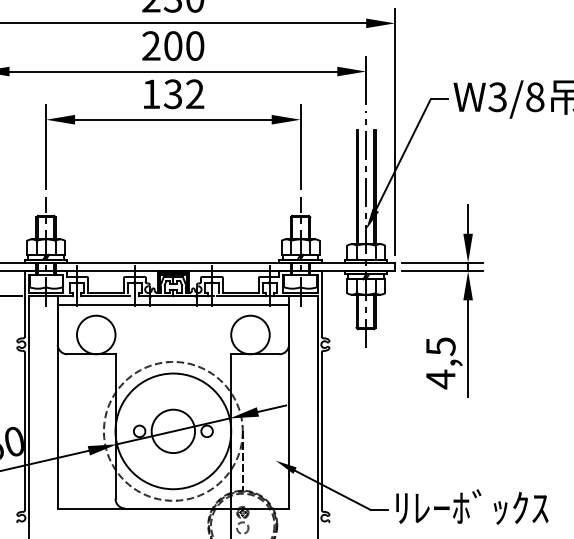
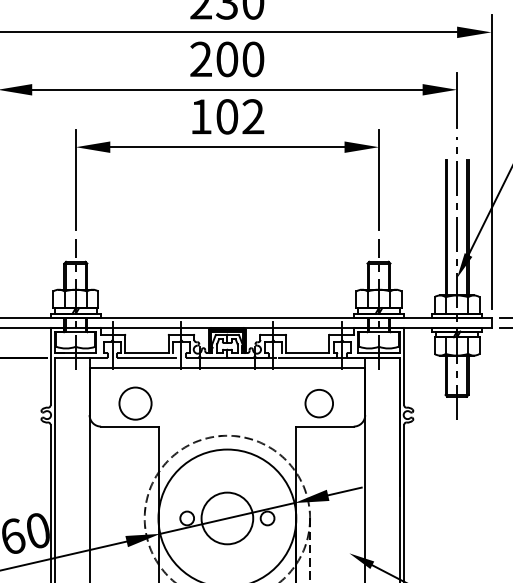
text: (172, 94) -> (226, 117), 132 -> 102
circle: (95, 334) -> (134, 403), size x0.7
circle: (250, 334) -> (319, 403), size x0.6

